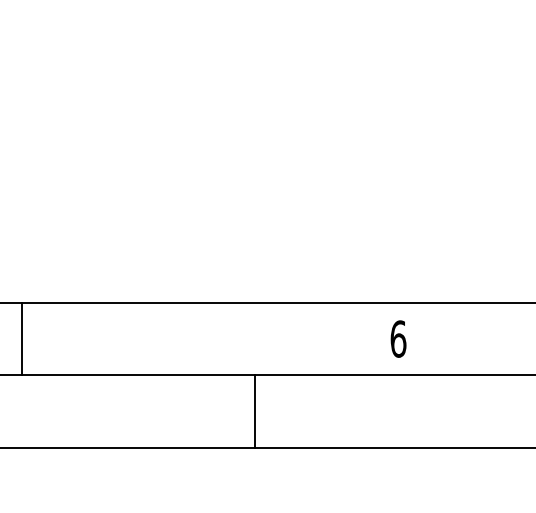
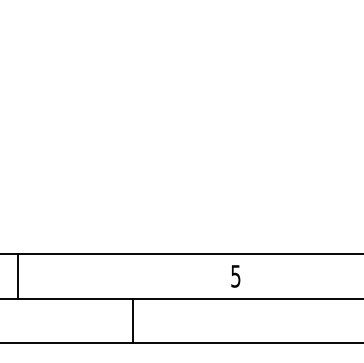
text: (397, 337) -> (235, 275), 6 -> 5
line: (21, 339) -> (17, 276), moved
line: (255, 411) -> (133, 320), moved

